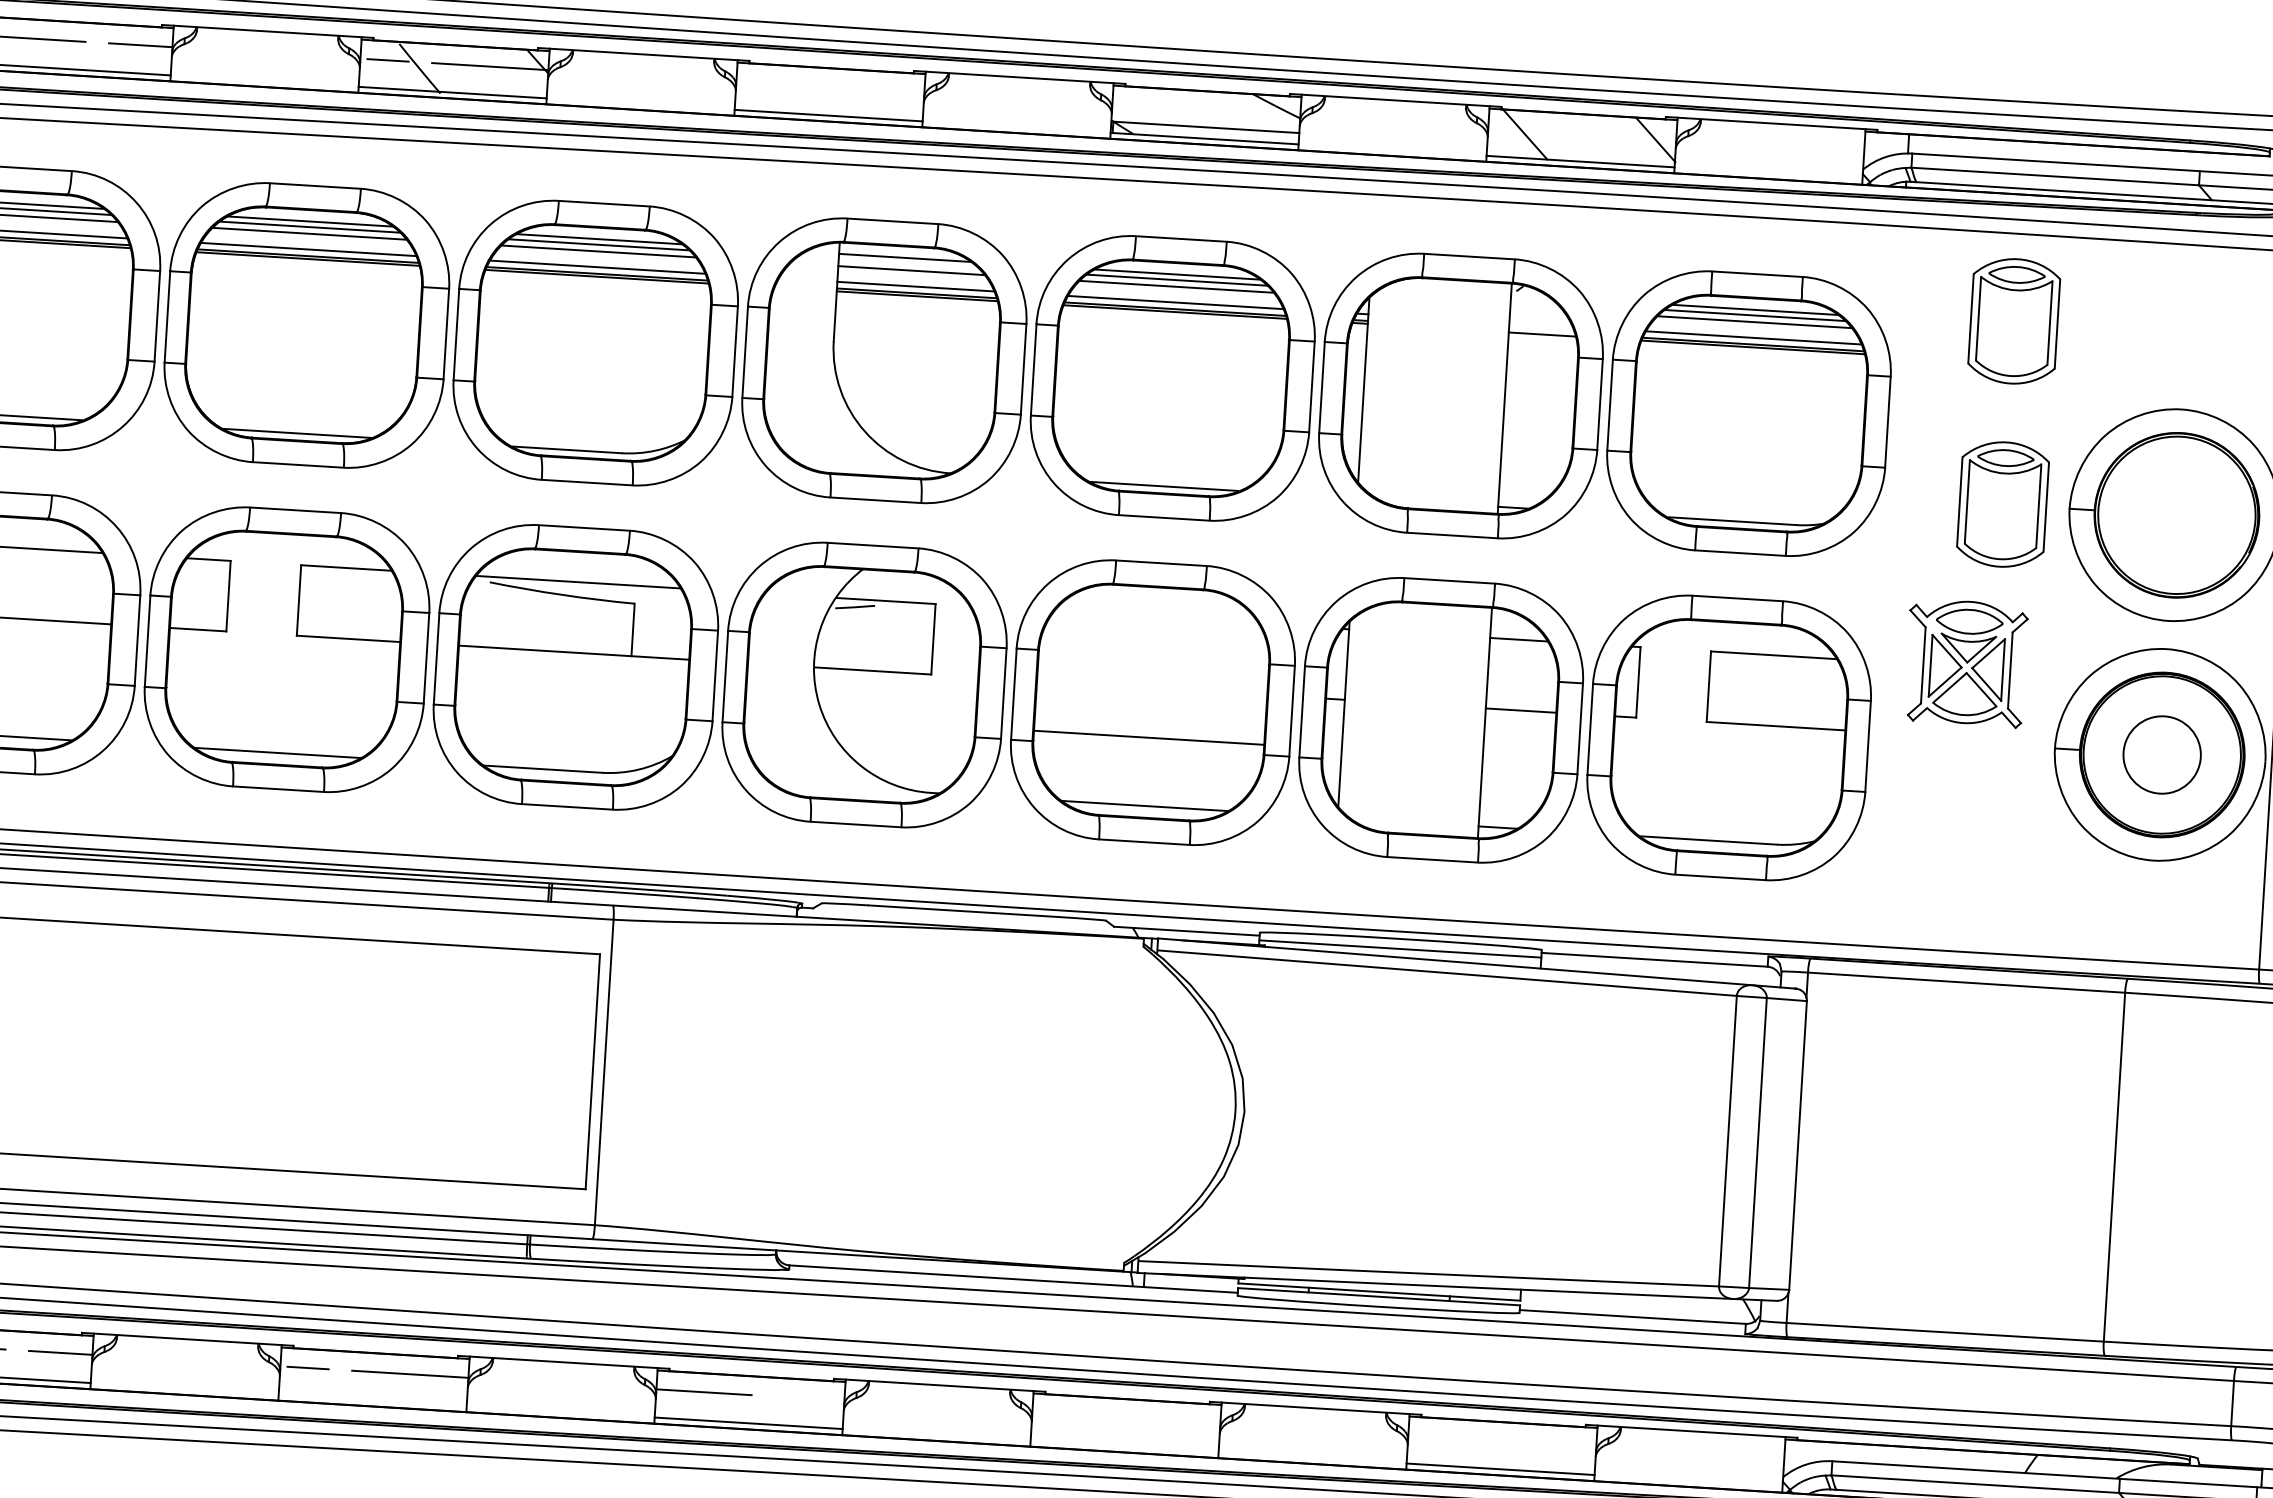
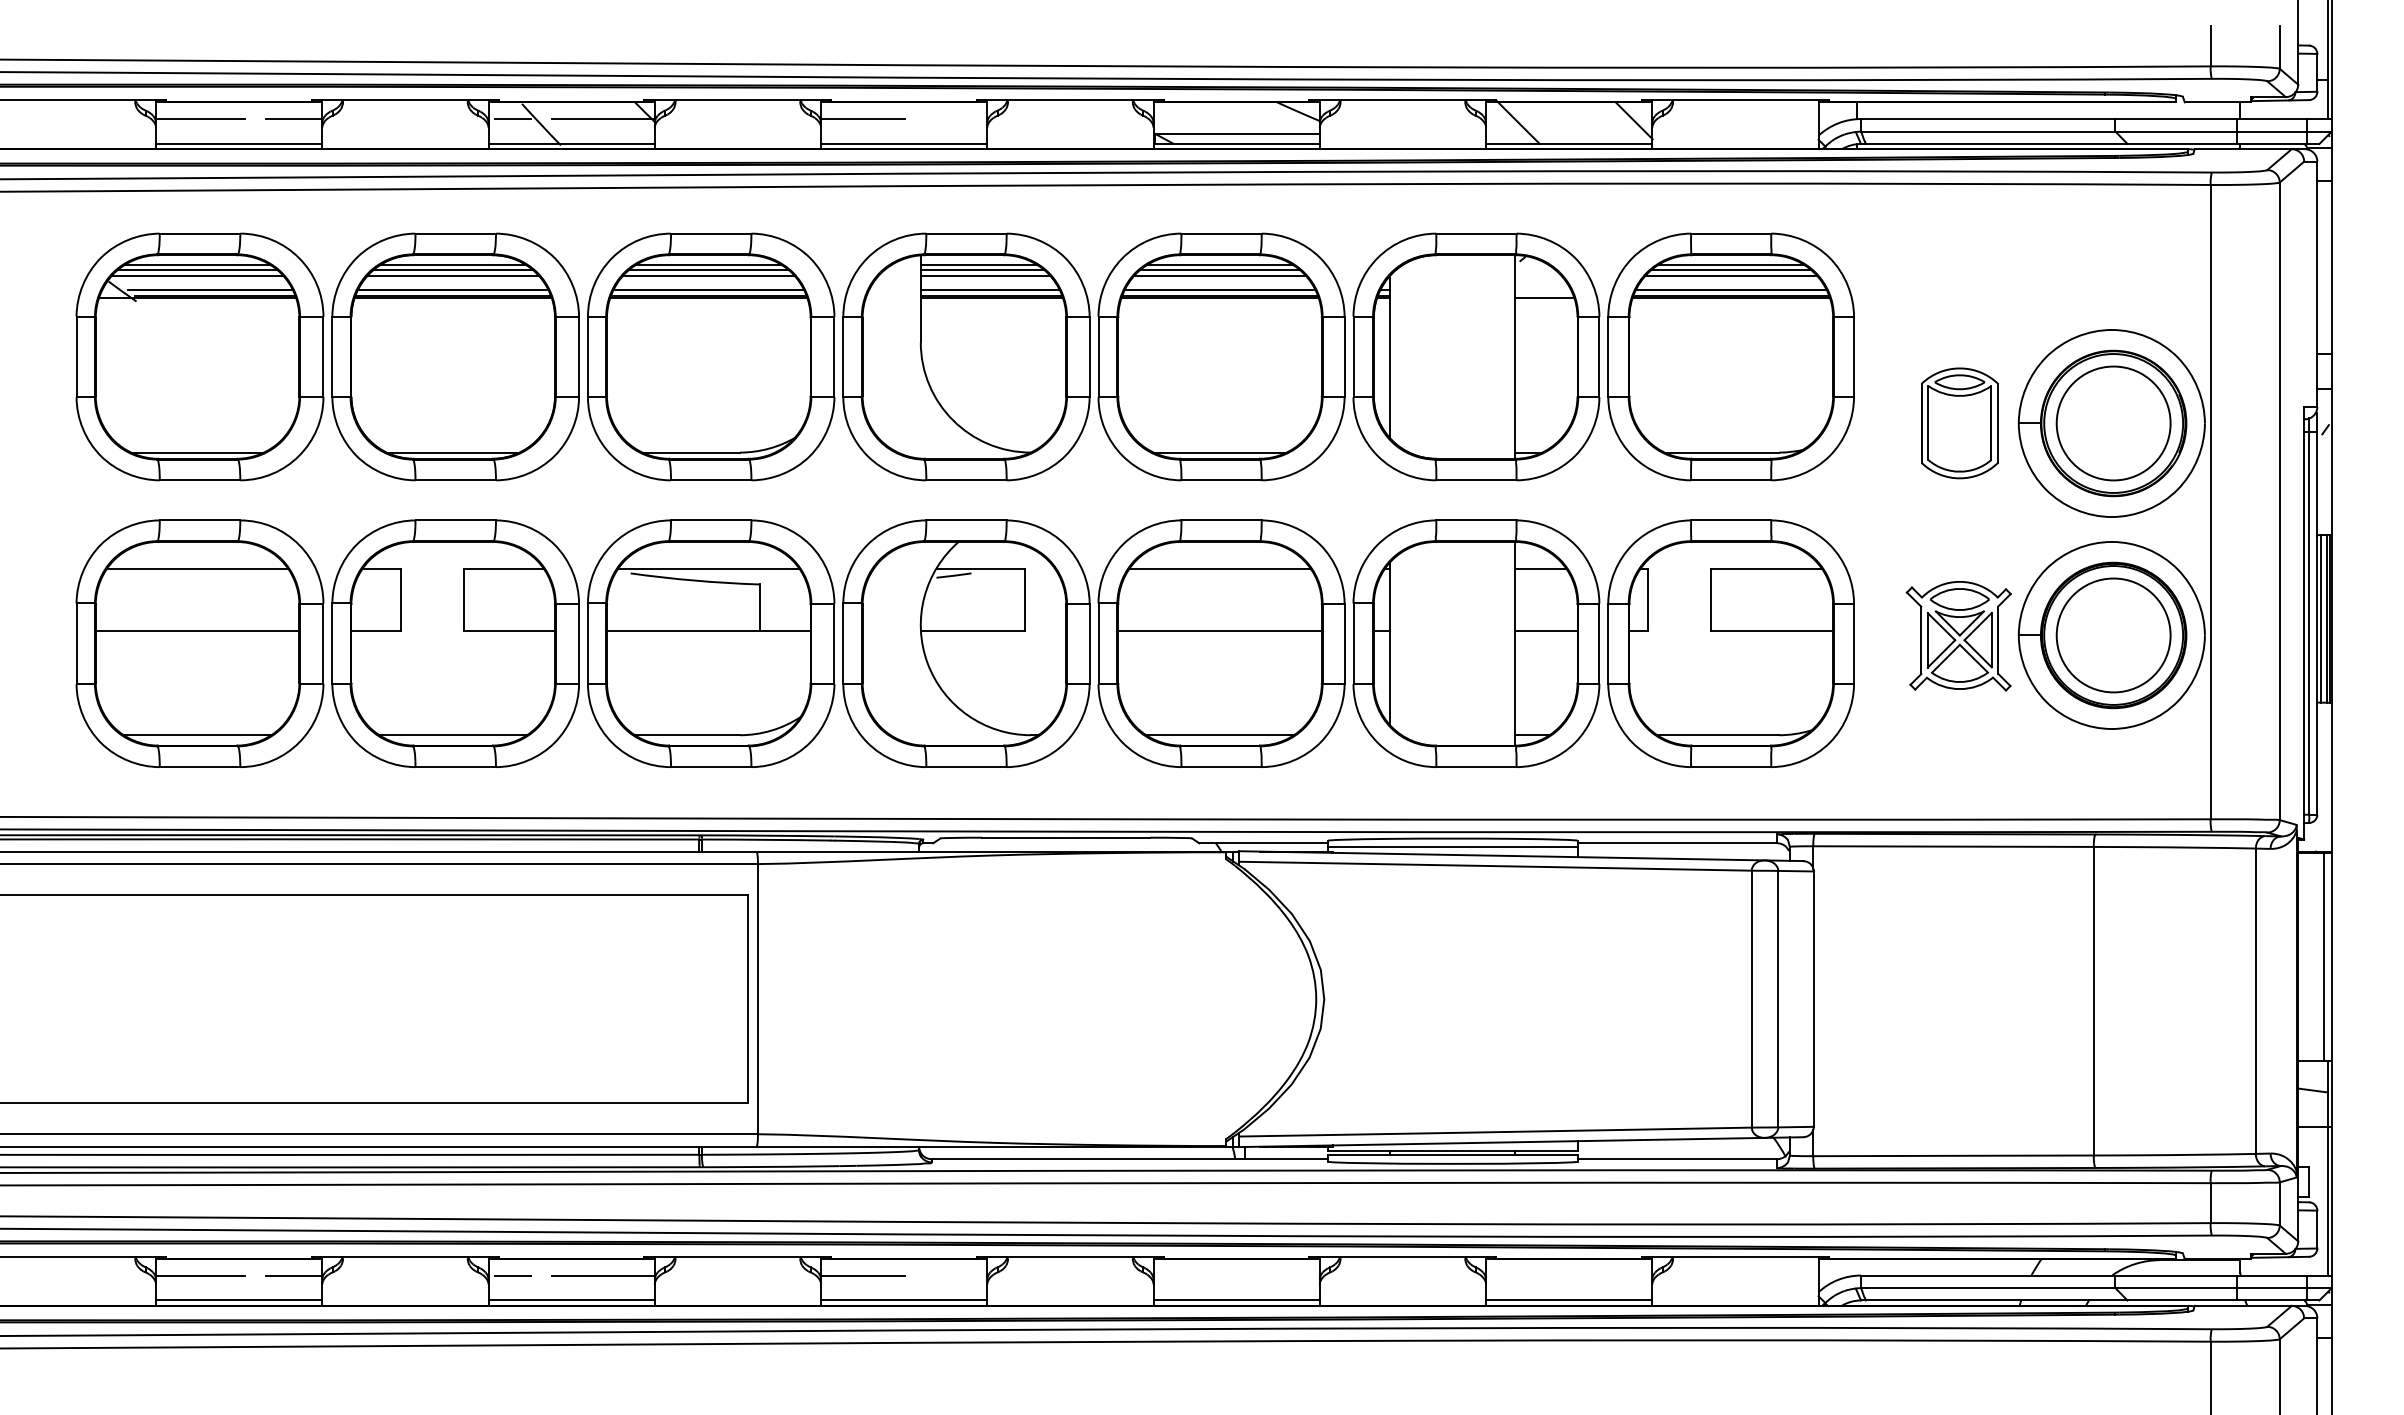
line: (784, 85) -> (863, 119), added
line: (907, 264) -> (981, 270), added
part: (2013, 321) -> (1959, 261), removed
circle: (2176, 515) -> (2113, 423), added
line: (1155, 617) -> (1219, 568), added
part: (1965, 663) -> (1958, 636), moved
line: (1148, 737) -> (1219, 630), moved
circle: (2162, 755) -> (2113, 635), size x1.67
line: (372, 1400) -> (571, 1300), added
line: (1124, 1446) -> (1236, 1300), added

